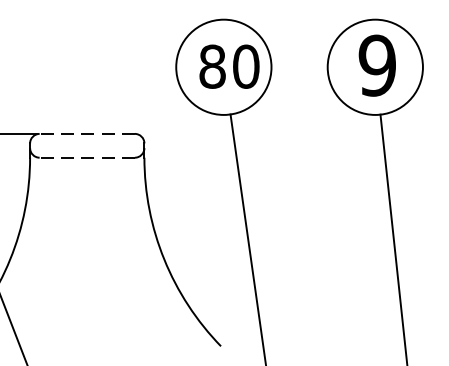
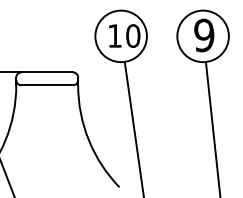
text: (213, 67) -> (115, 36), 80 -> 10
line: (87, 134) -> (47, 72), dashed -> solid
line: (87, 158) -> (47, 85), dashed -> solid

